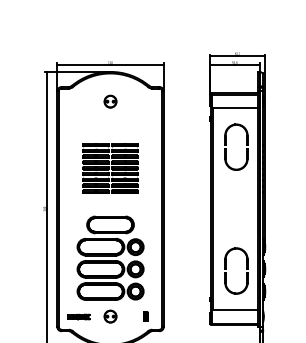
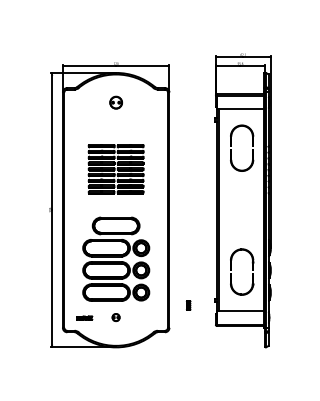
part: (78, 316) -> (84, 317), size x0.7
part: (109, 316) -> (115, 317), size x0.6
part: (145, 316) -> (188, 305), moved

